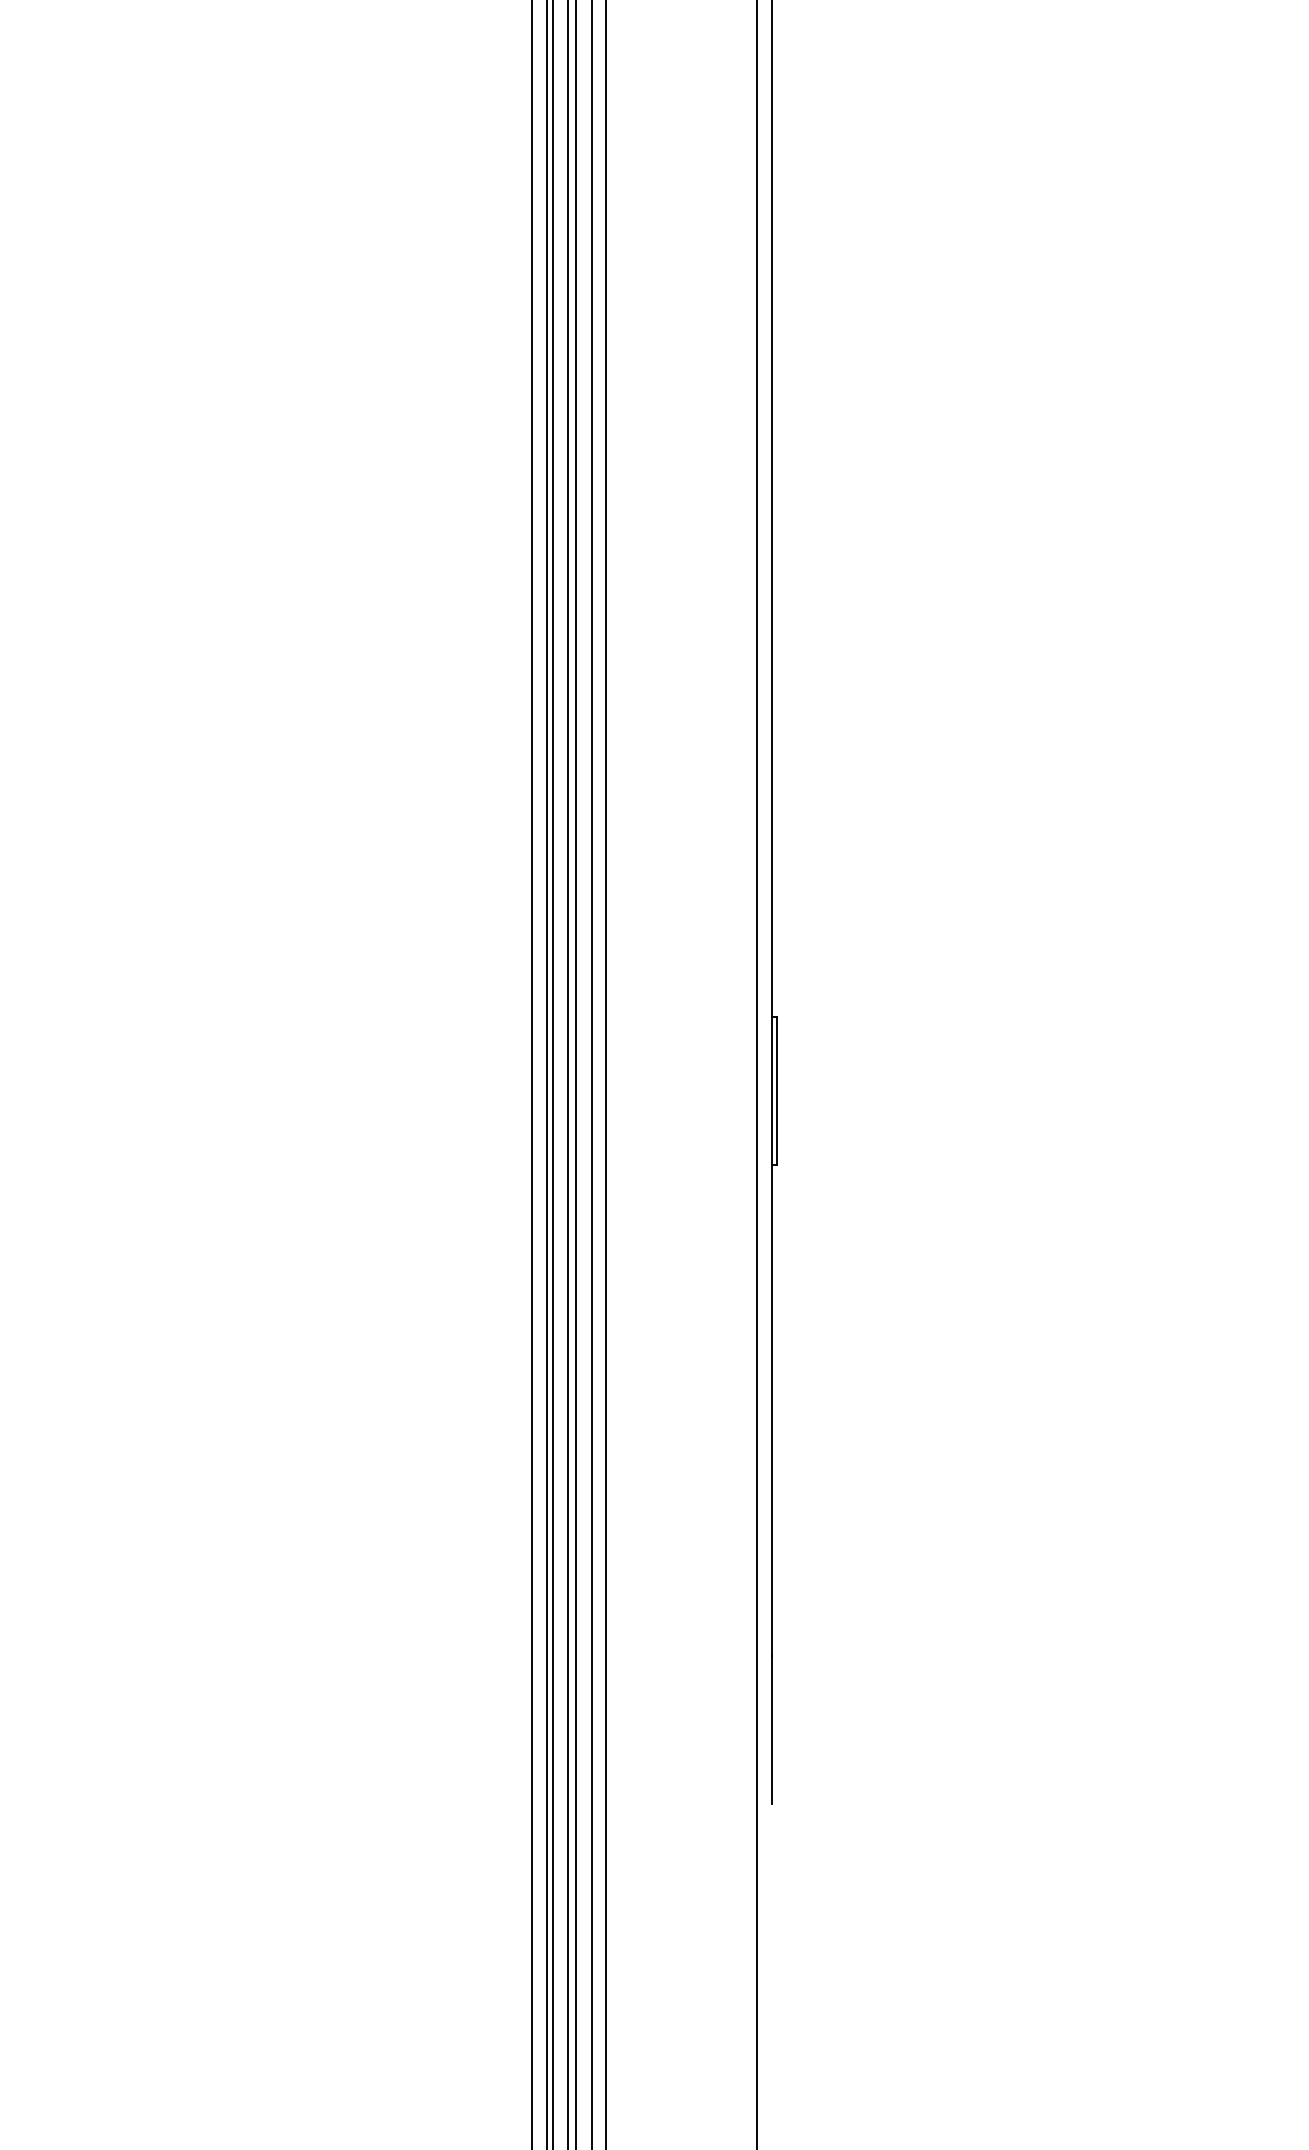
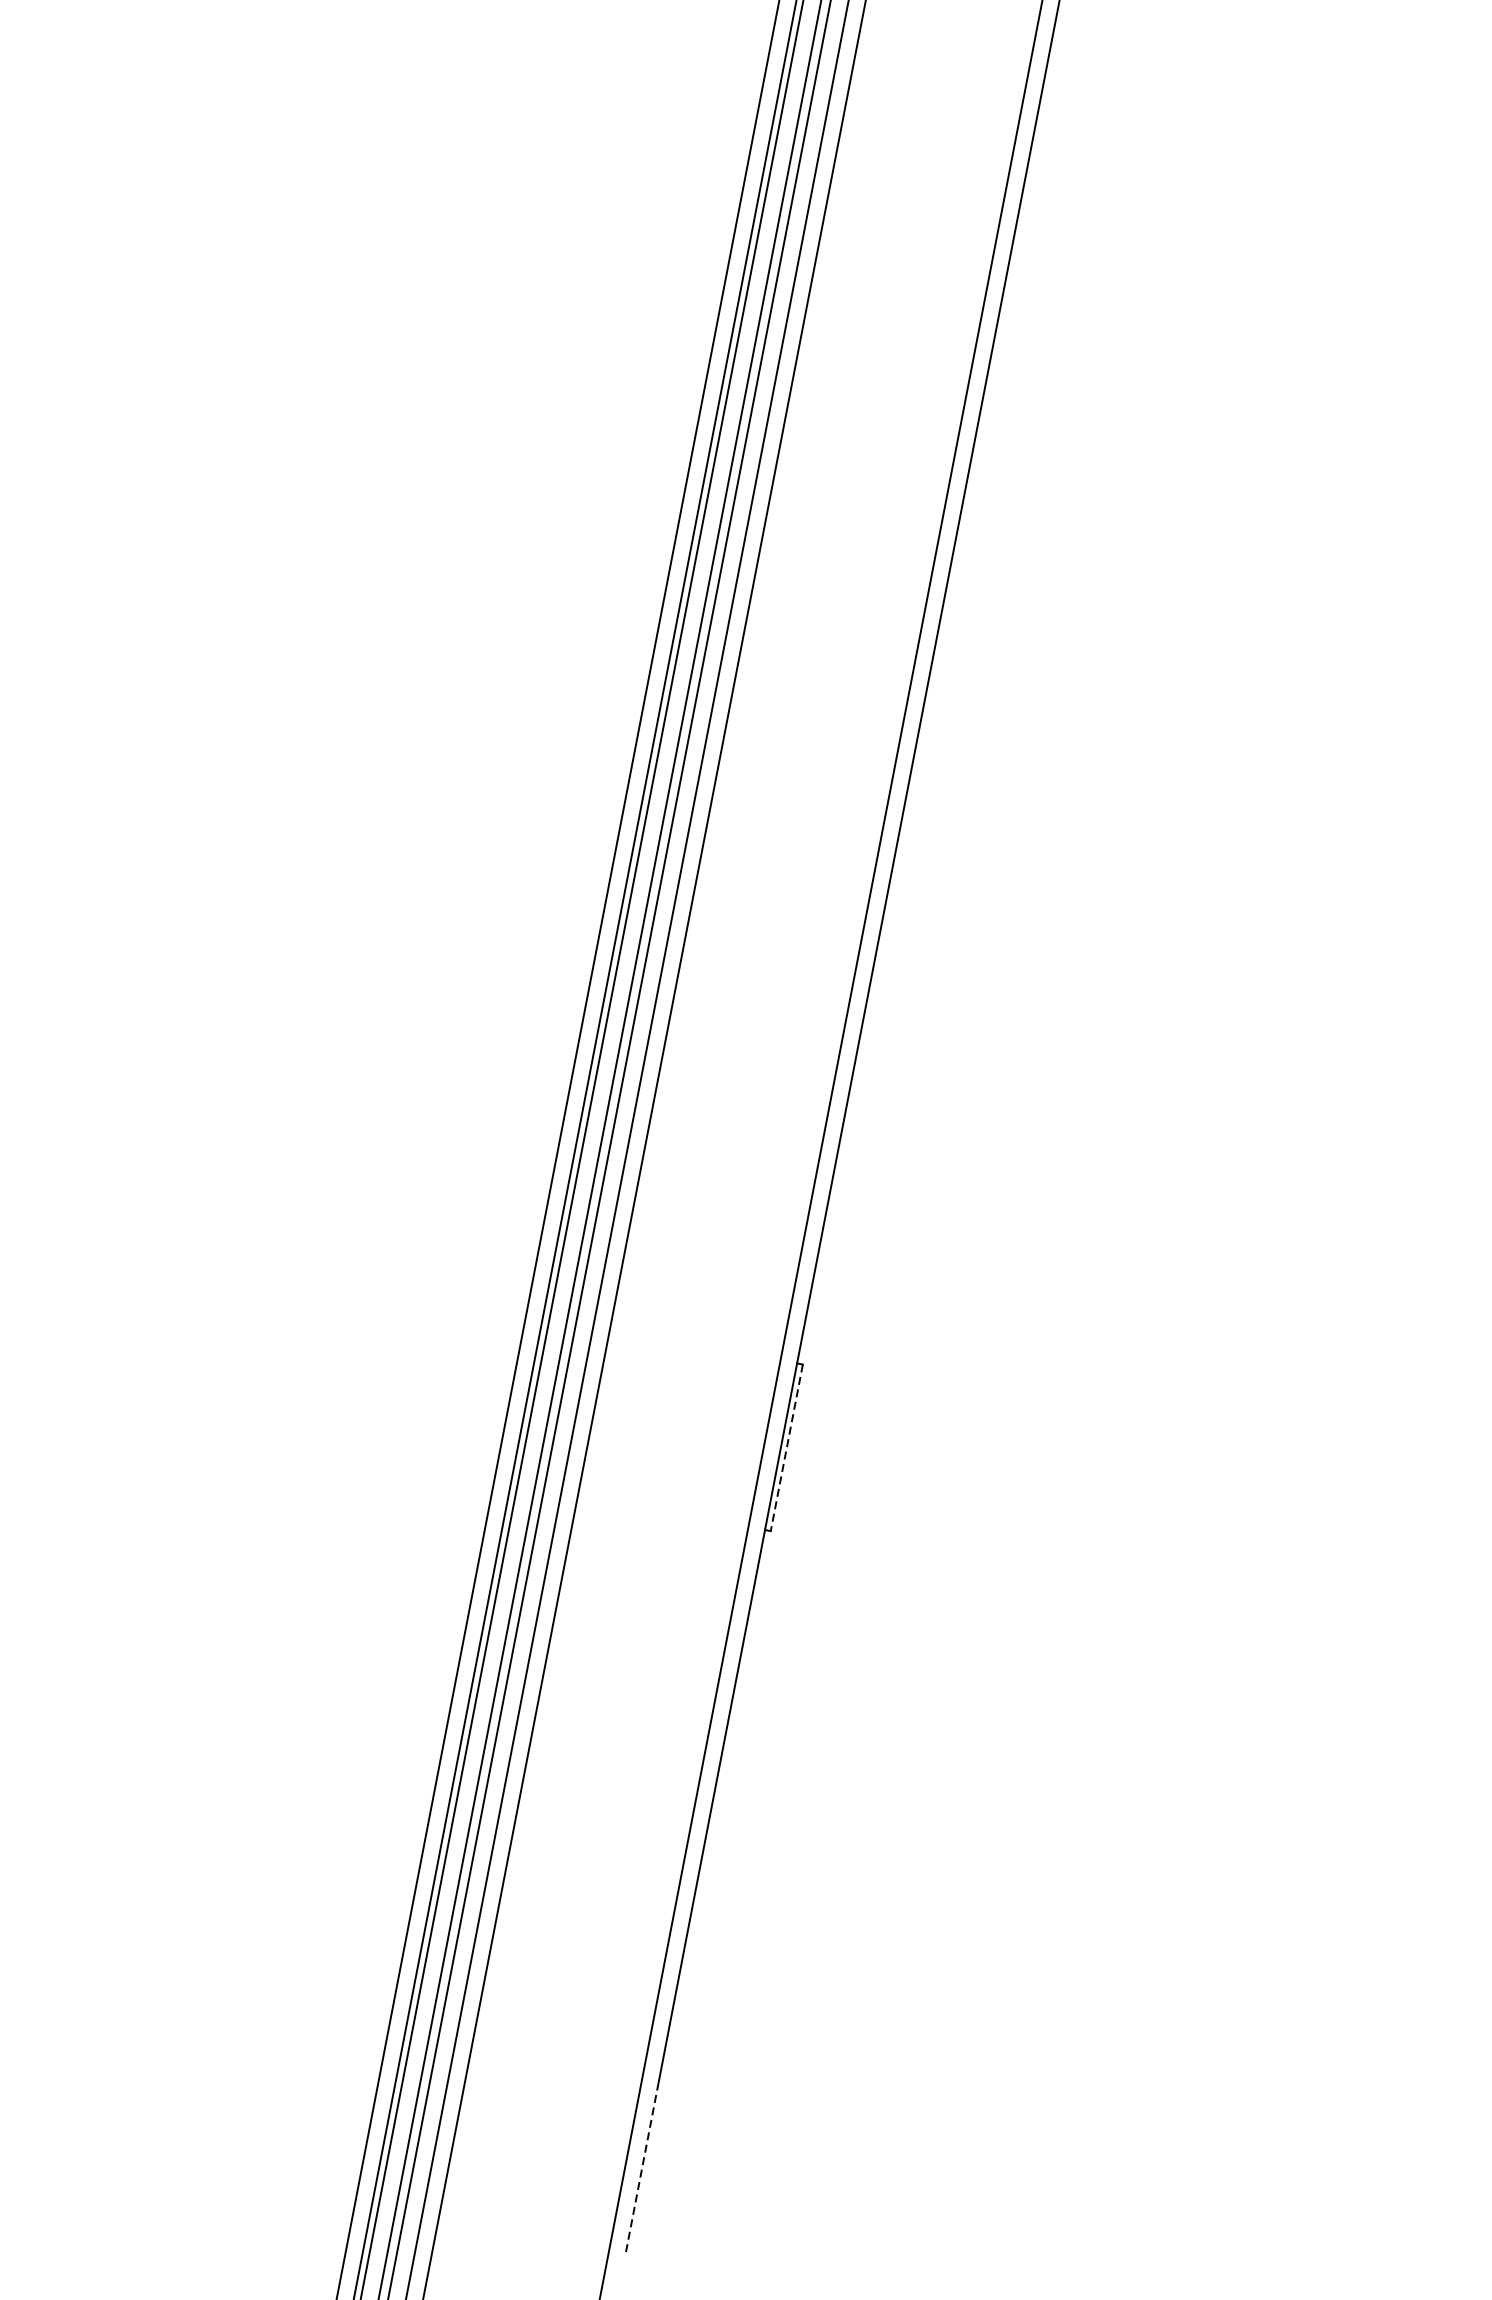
line: (776, 1091) -> (786, 1448), solid -> dashed
line: (771, 1729) -> (642, 2168), solid -> dashed

